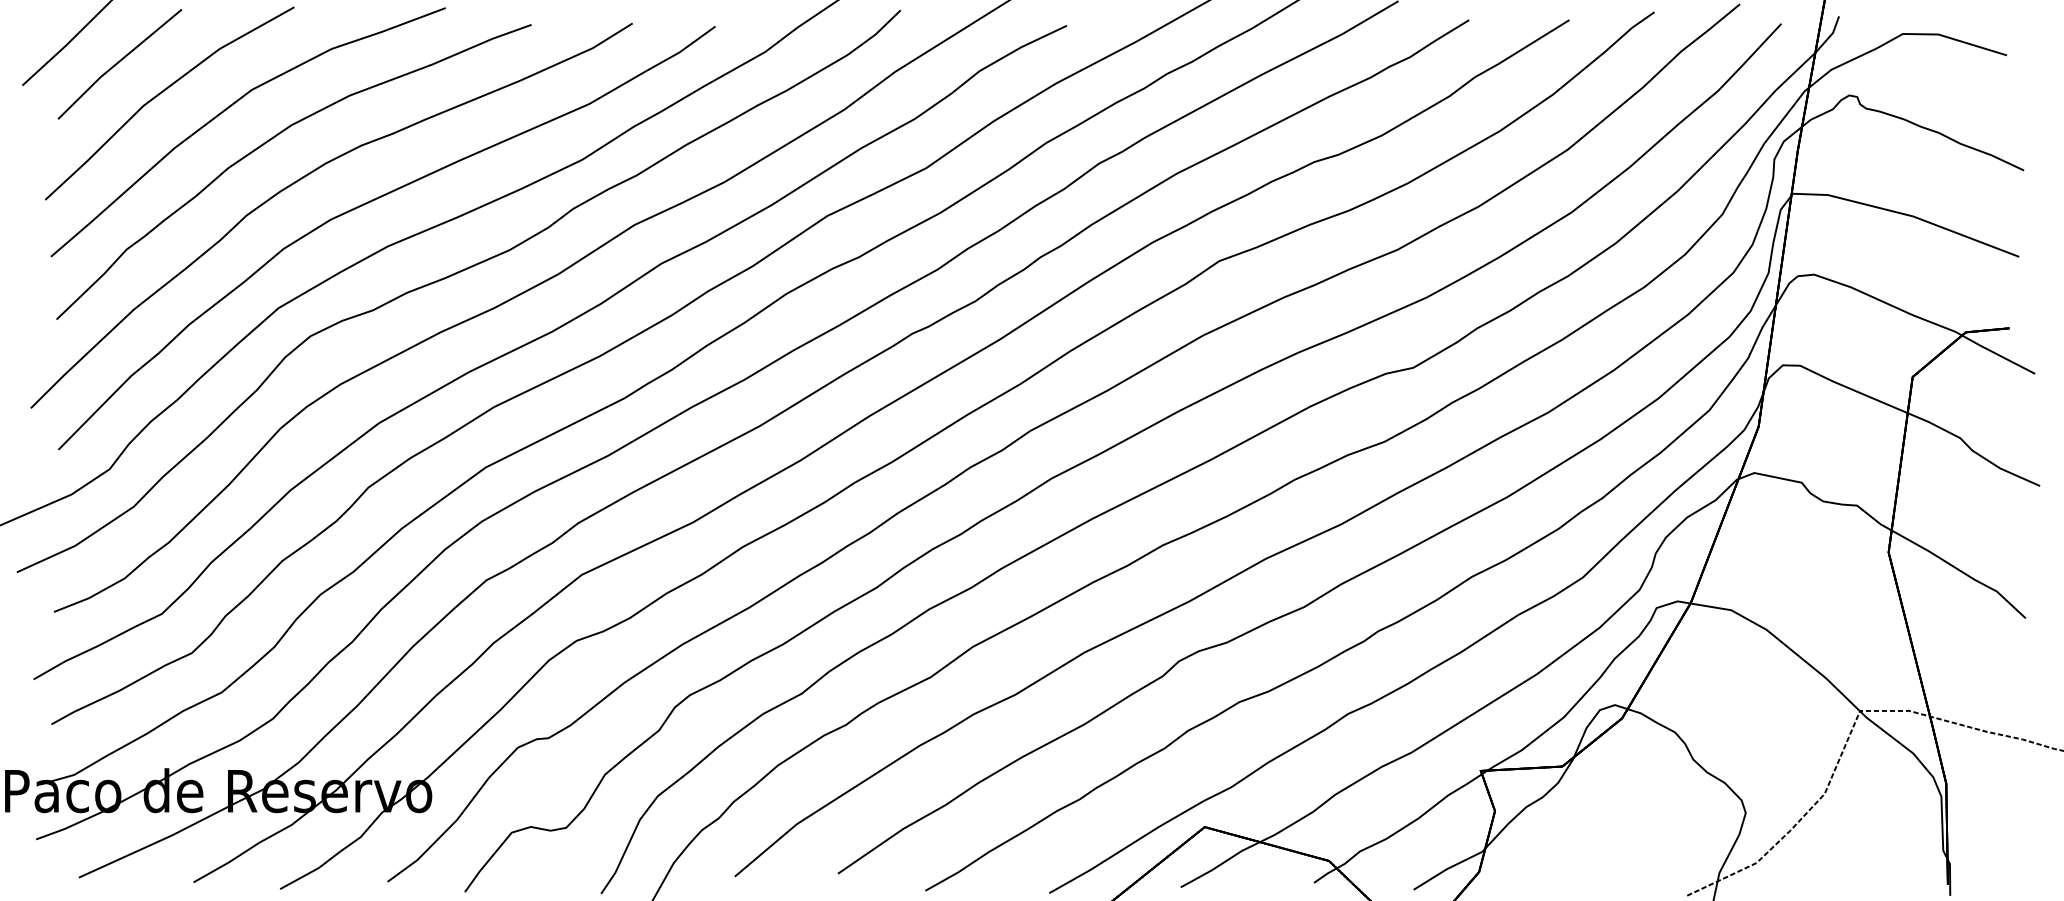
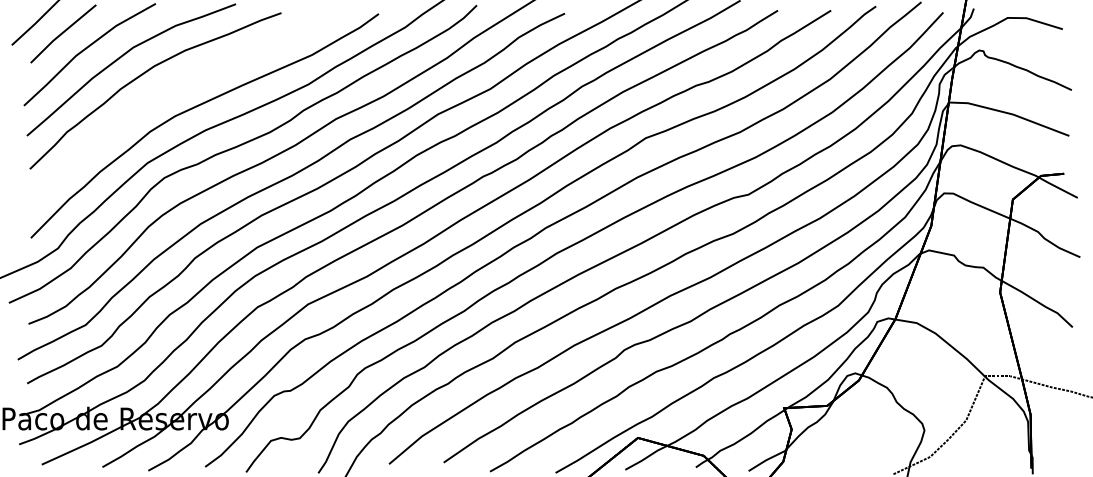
curve: (308, 176) -> (163, 93), removed

